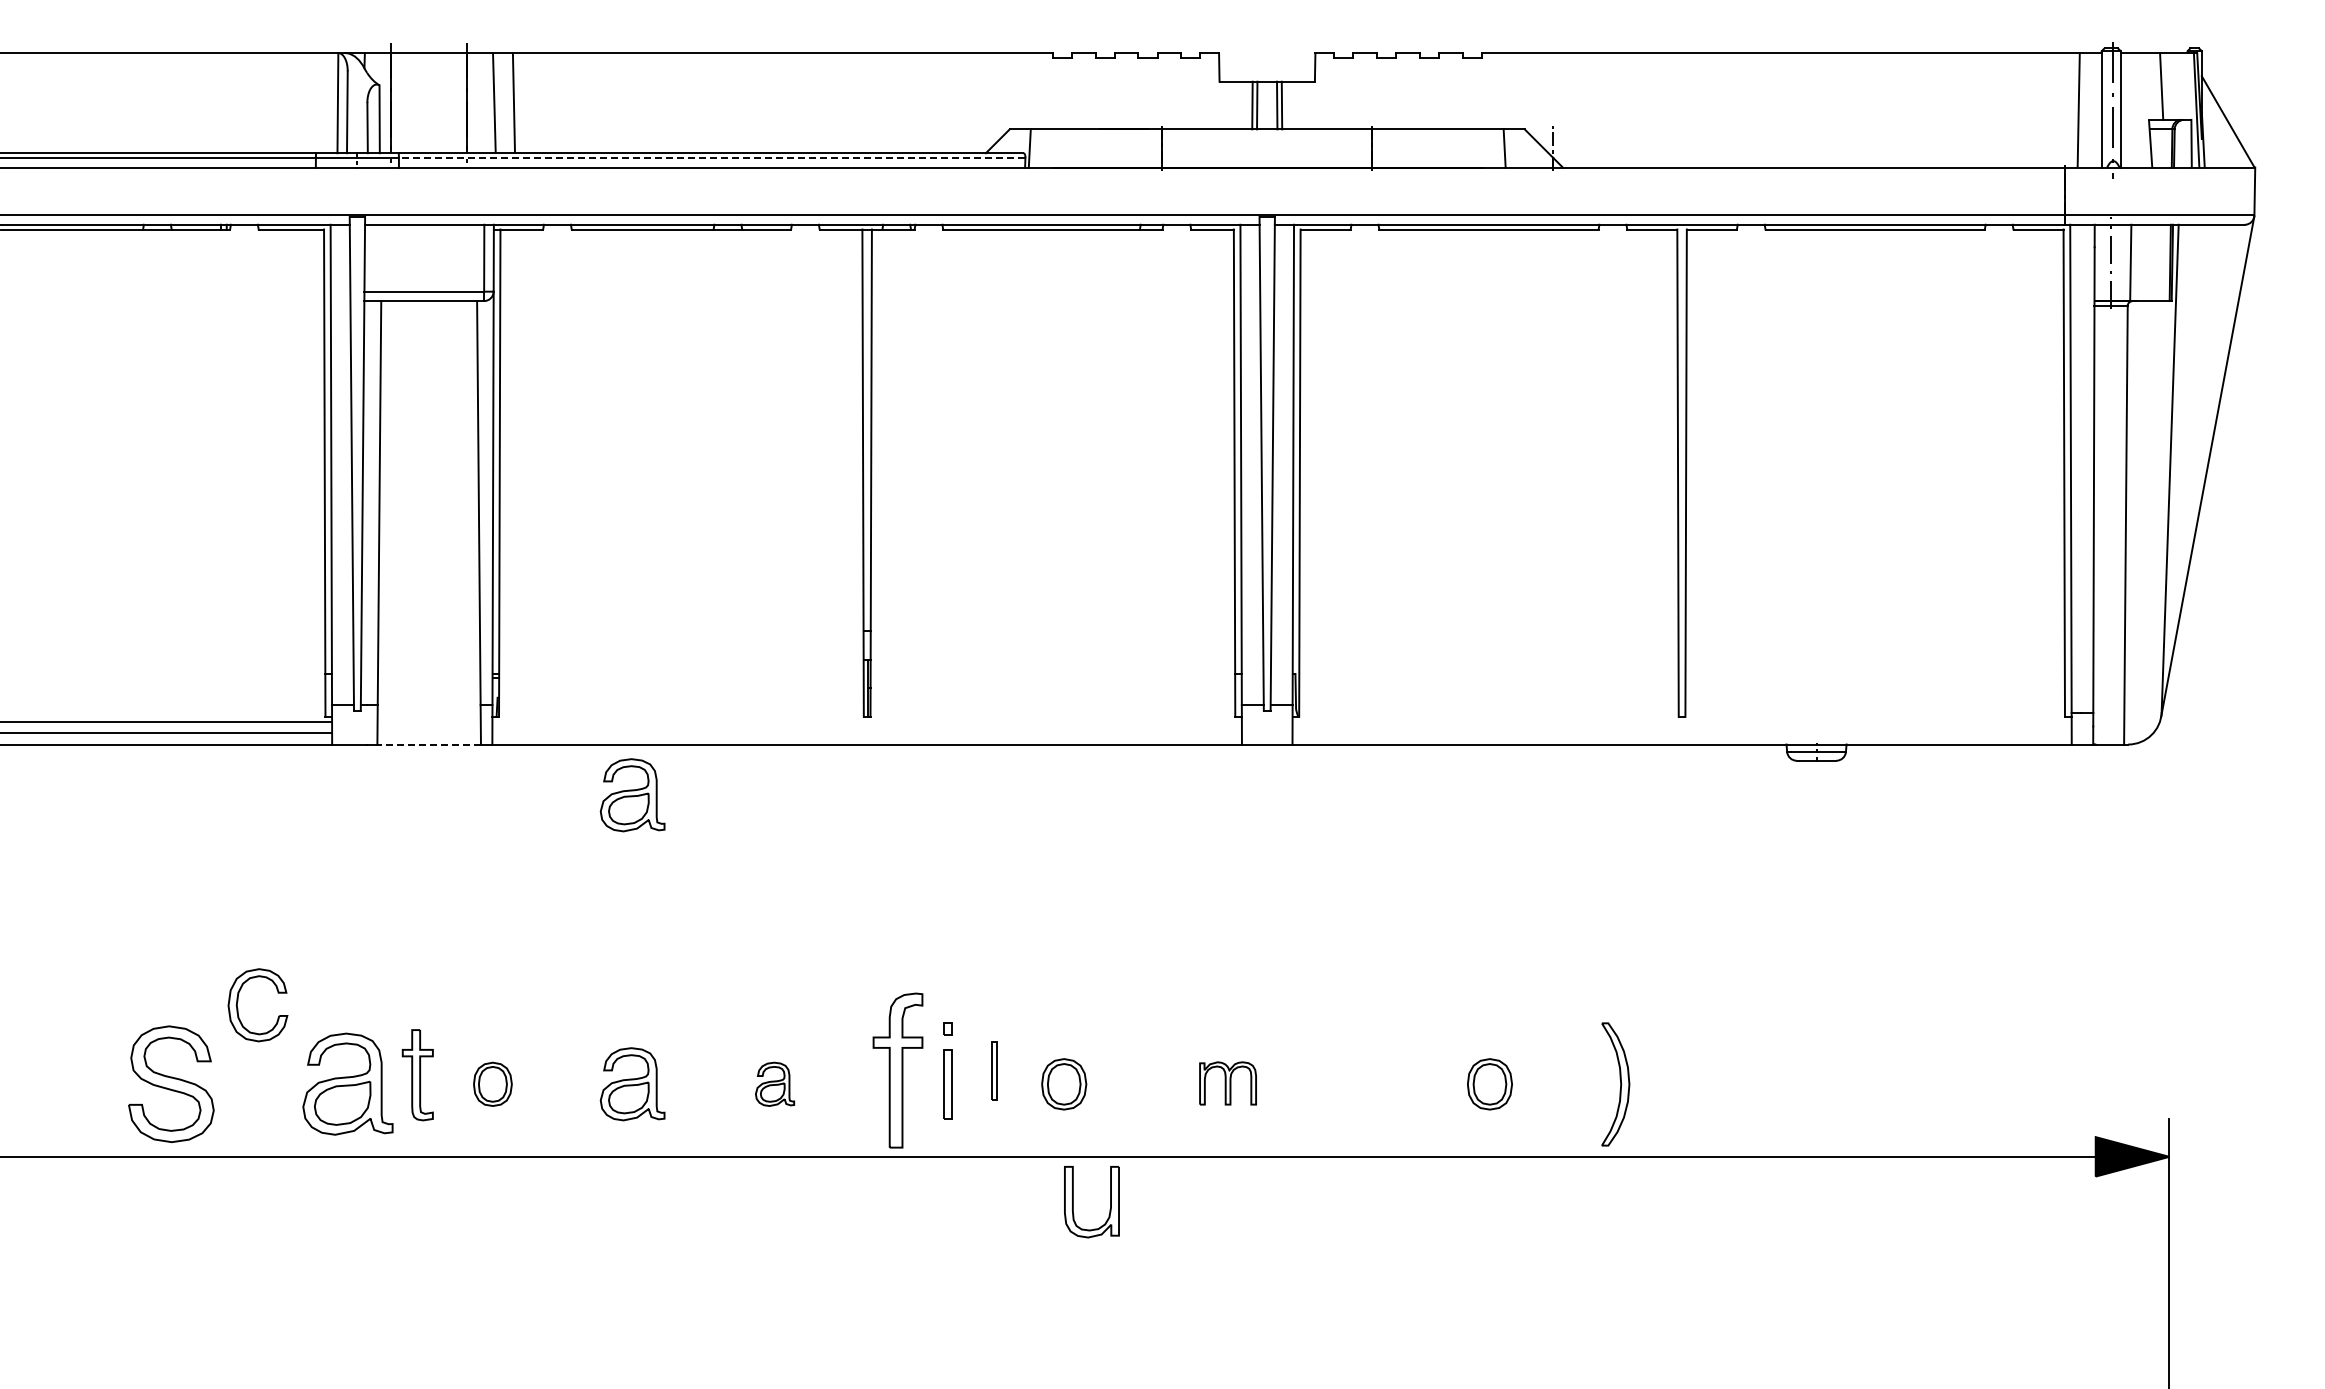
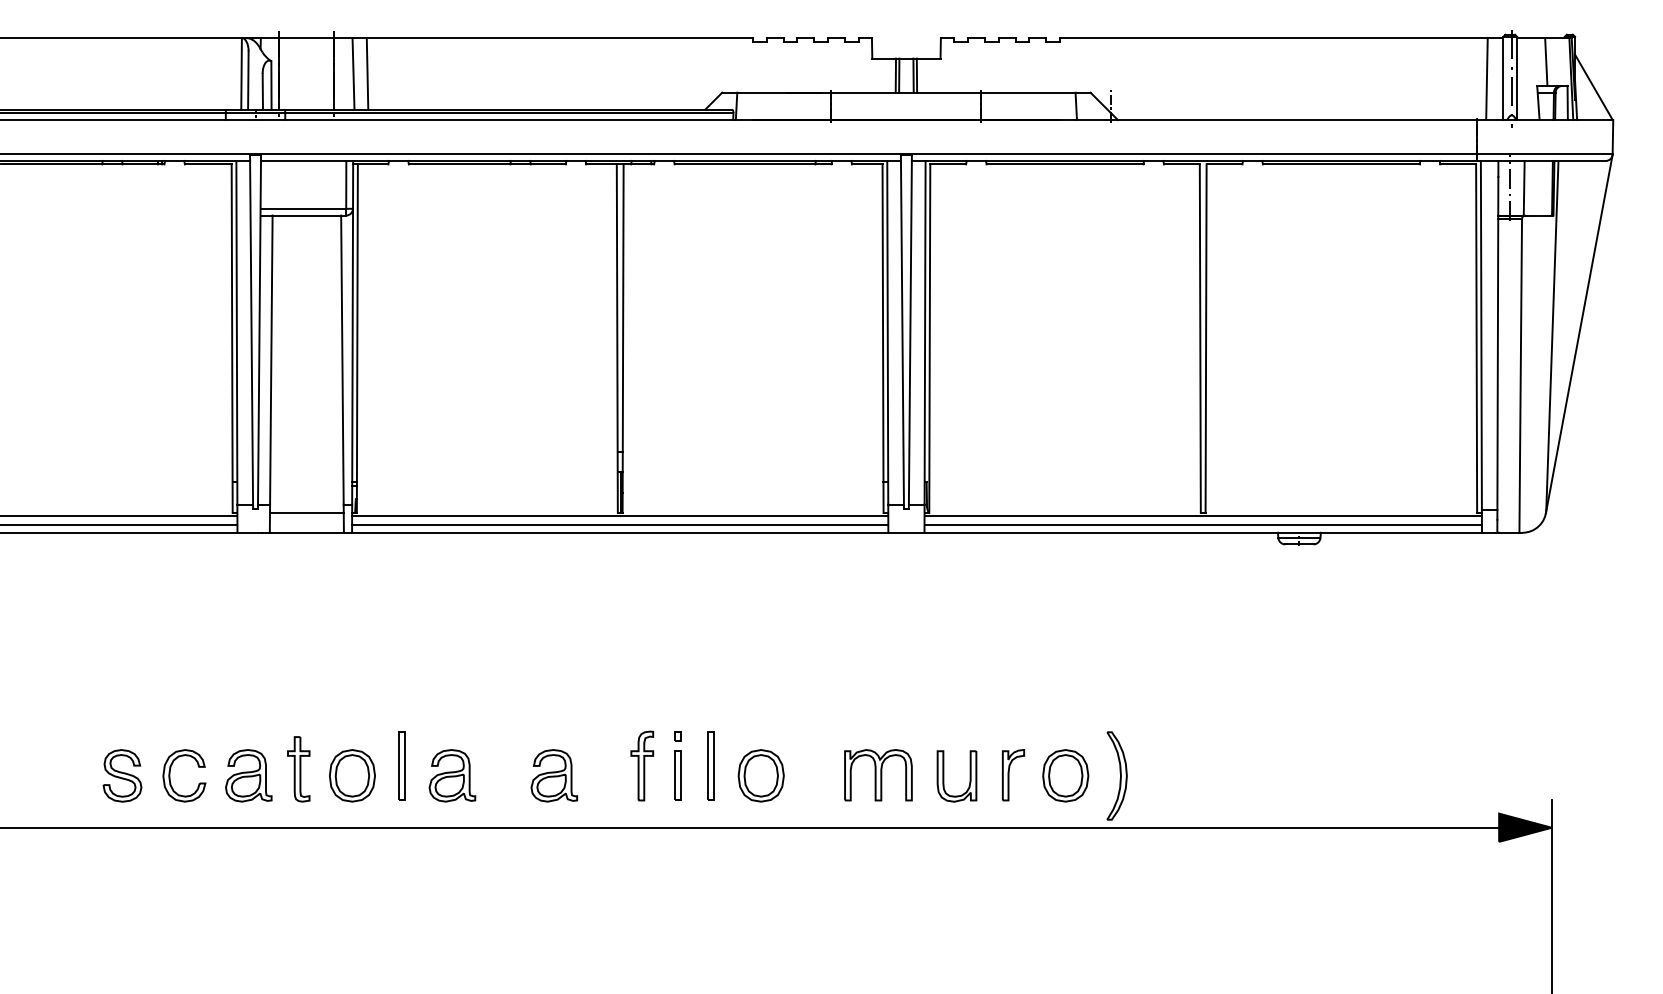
line: (711, 157) -> (508, 112), dashed -> solid
line: (428, 716) -> (306, 512), added
line: (866, 721) -> (619, 516), added
line: (1681, 721) -> (1202, 516), added
line: (866, 733) -> (619, 524), added
line: (1681, 733) -> (1202, 524), added
line: (429, 744) -> (307, 532), dashed -> solid
part: (632, 795) -> (452, 569), removed
part: (238, 1008) -> (170, 778), moved
part: (562, 1070) -> (402, 765), added
part: (897, 1070) -> (641, 765), size x0.62
part: (994, 1070) -> (711, 765), size x1.67
part: (1227, 1083) -> (878, 775), size x1.67
part: (1416, 1083) -> (1013, 775), added
part: (171, 1084) -> (122, 776), size x0.62
part: (347, 1084) -> (248, 776), size x0.71
part: (492, 1084) -> (352, 776), size x1.67
part: (774, 1084) -> (553, 776), size x1.67
part: (1063, 1084) -> (760, 776), size x1.43
part: (1489, 1084) -> (1065, 776), size x1.43
part: (1615, 1084) -> (1116, 776), moved
part: (1073, 1202) -> (943, 776), moved

